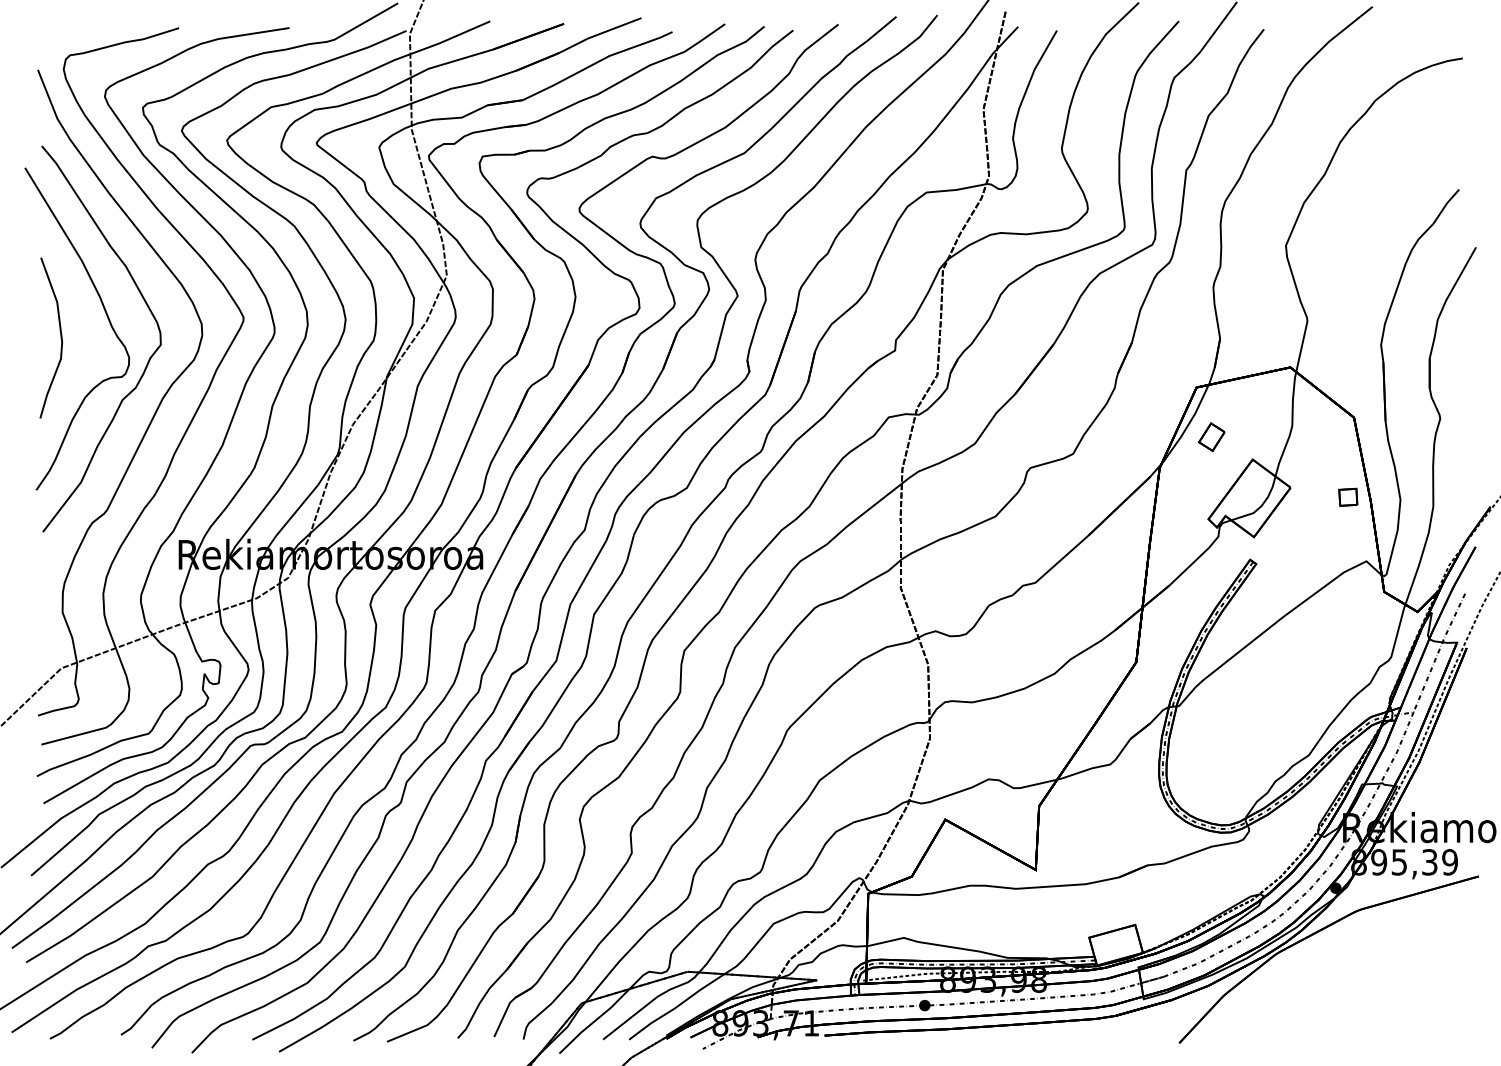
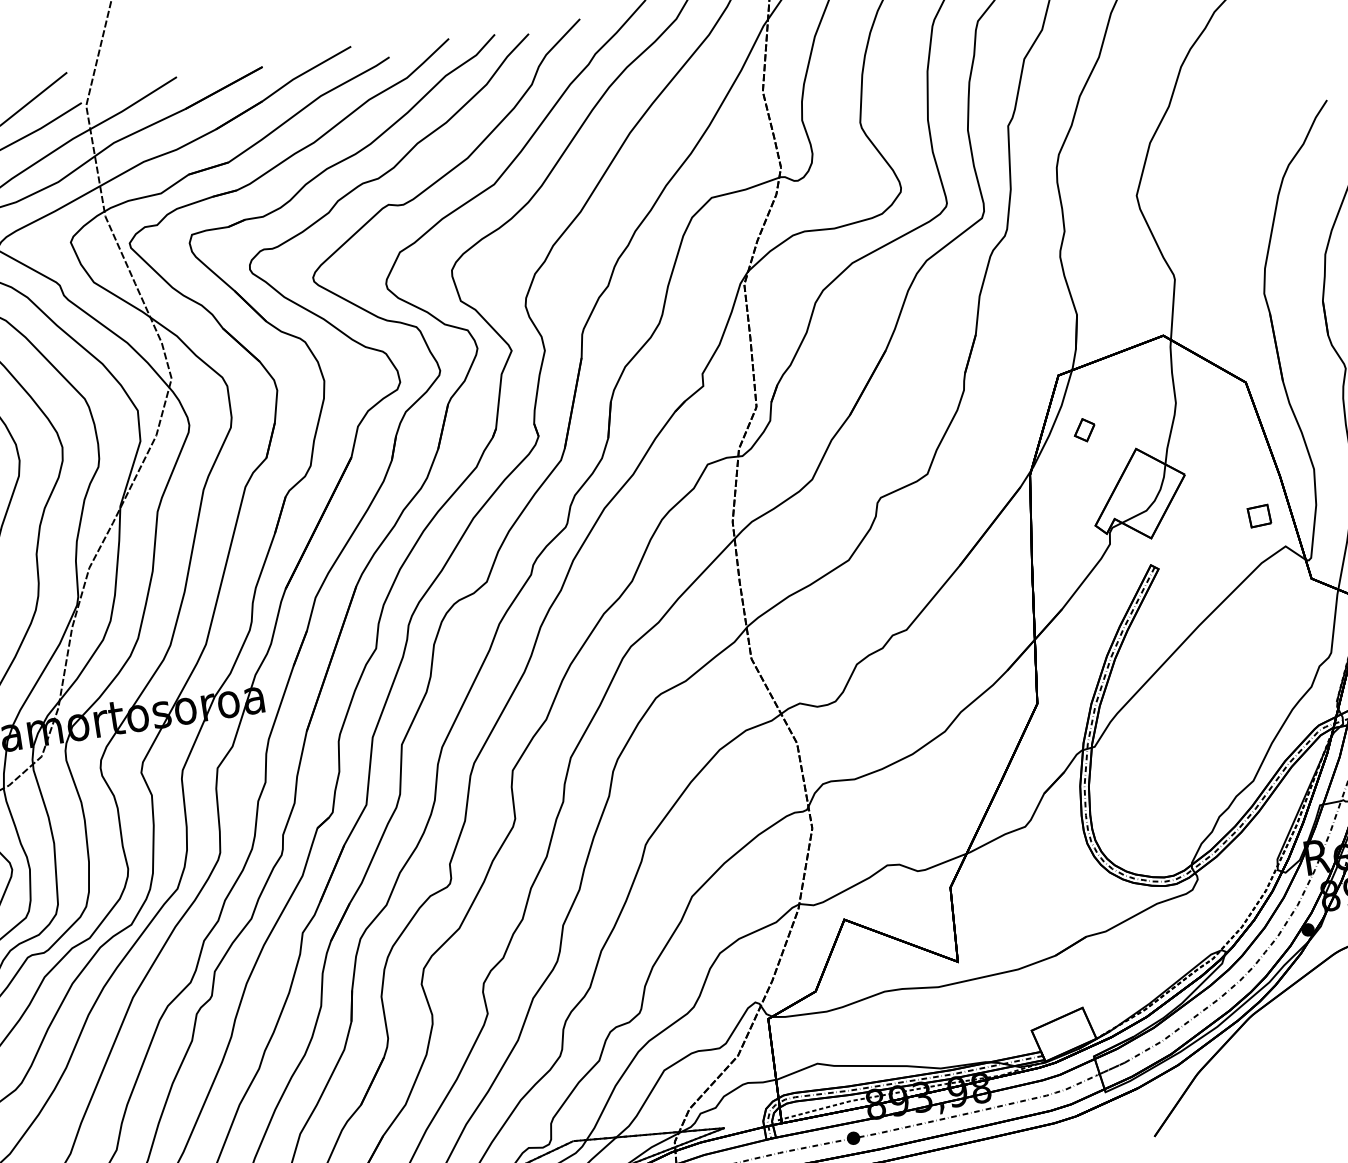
part: (1211, 436) -> (1084, 429), size x0.7
part: (1348, 496) -> (1259, 515), moved

